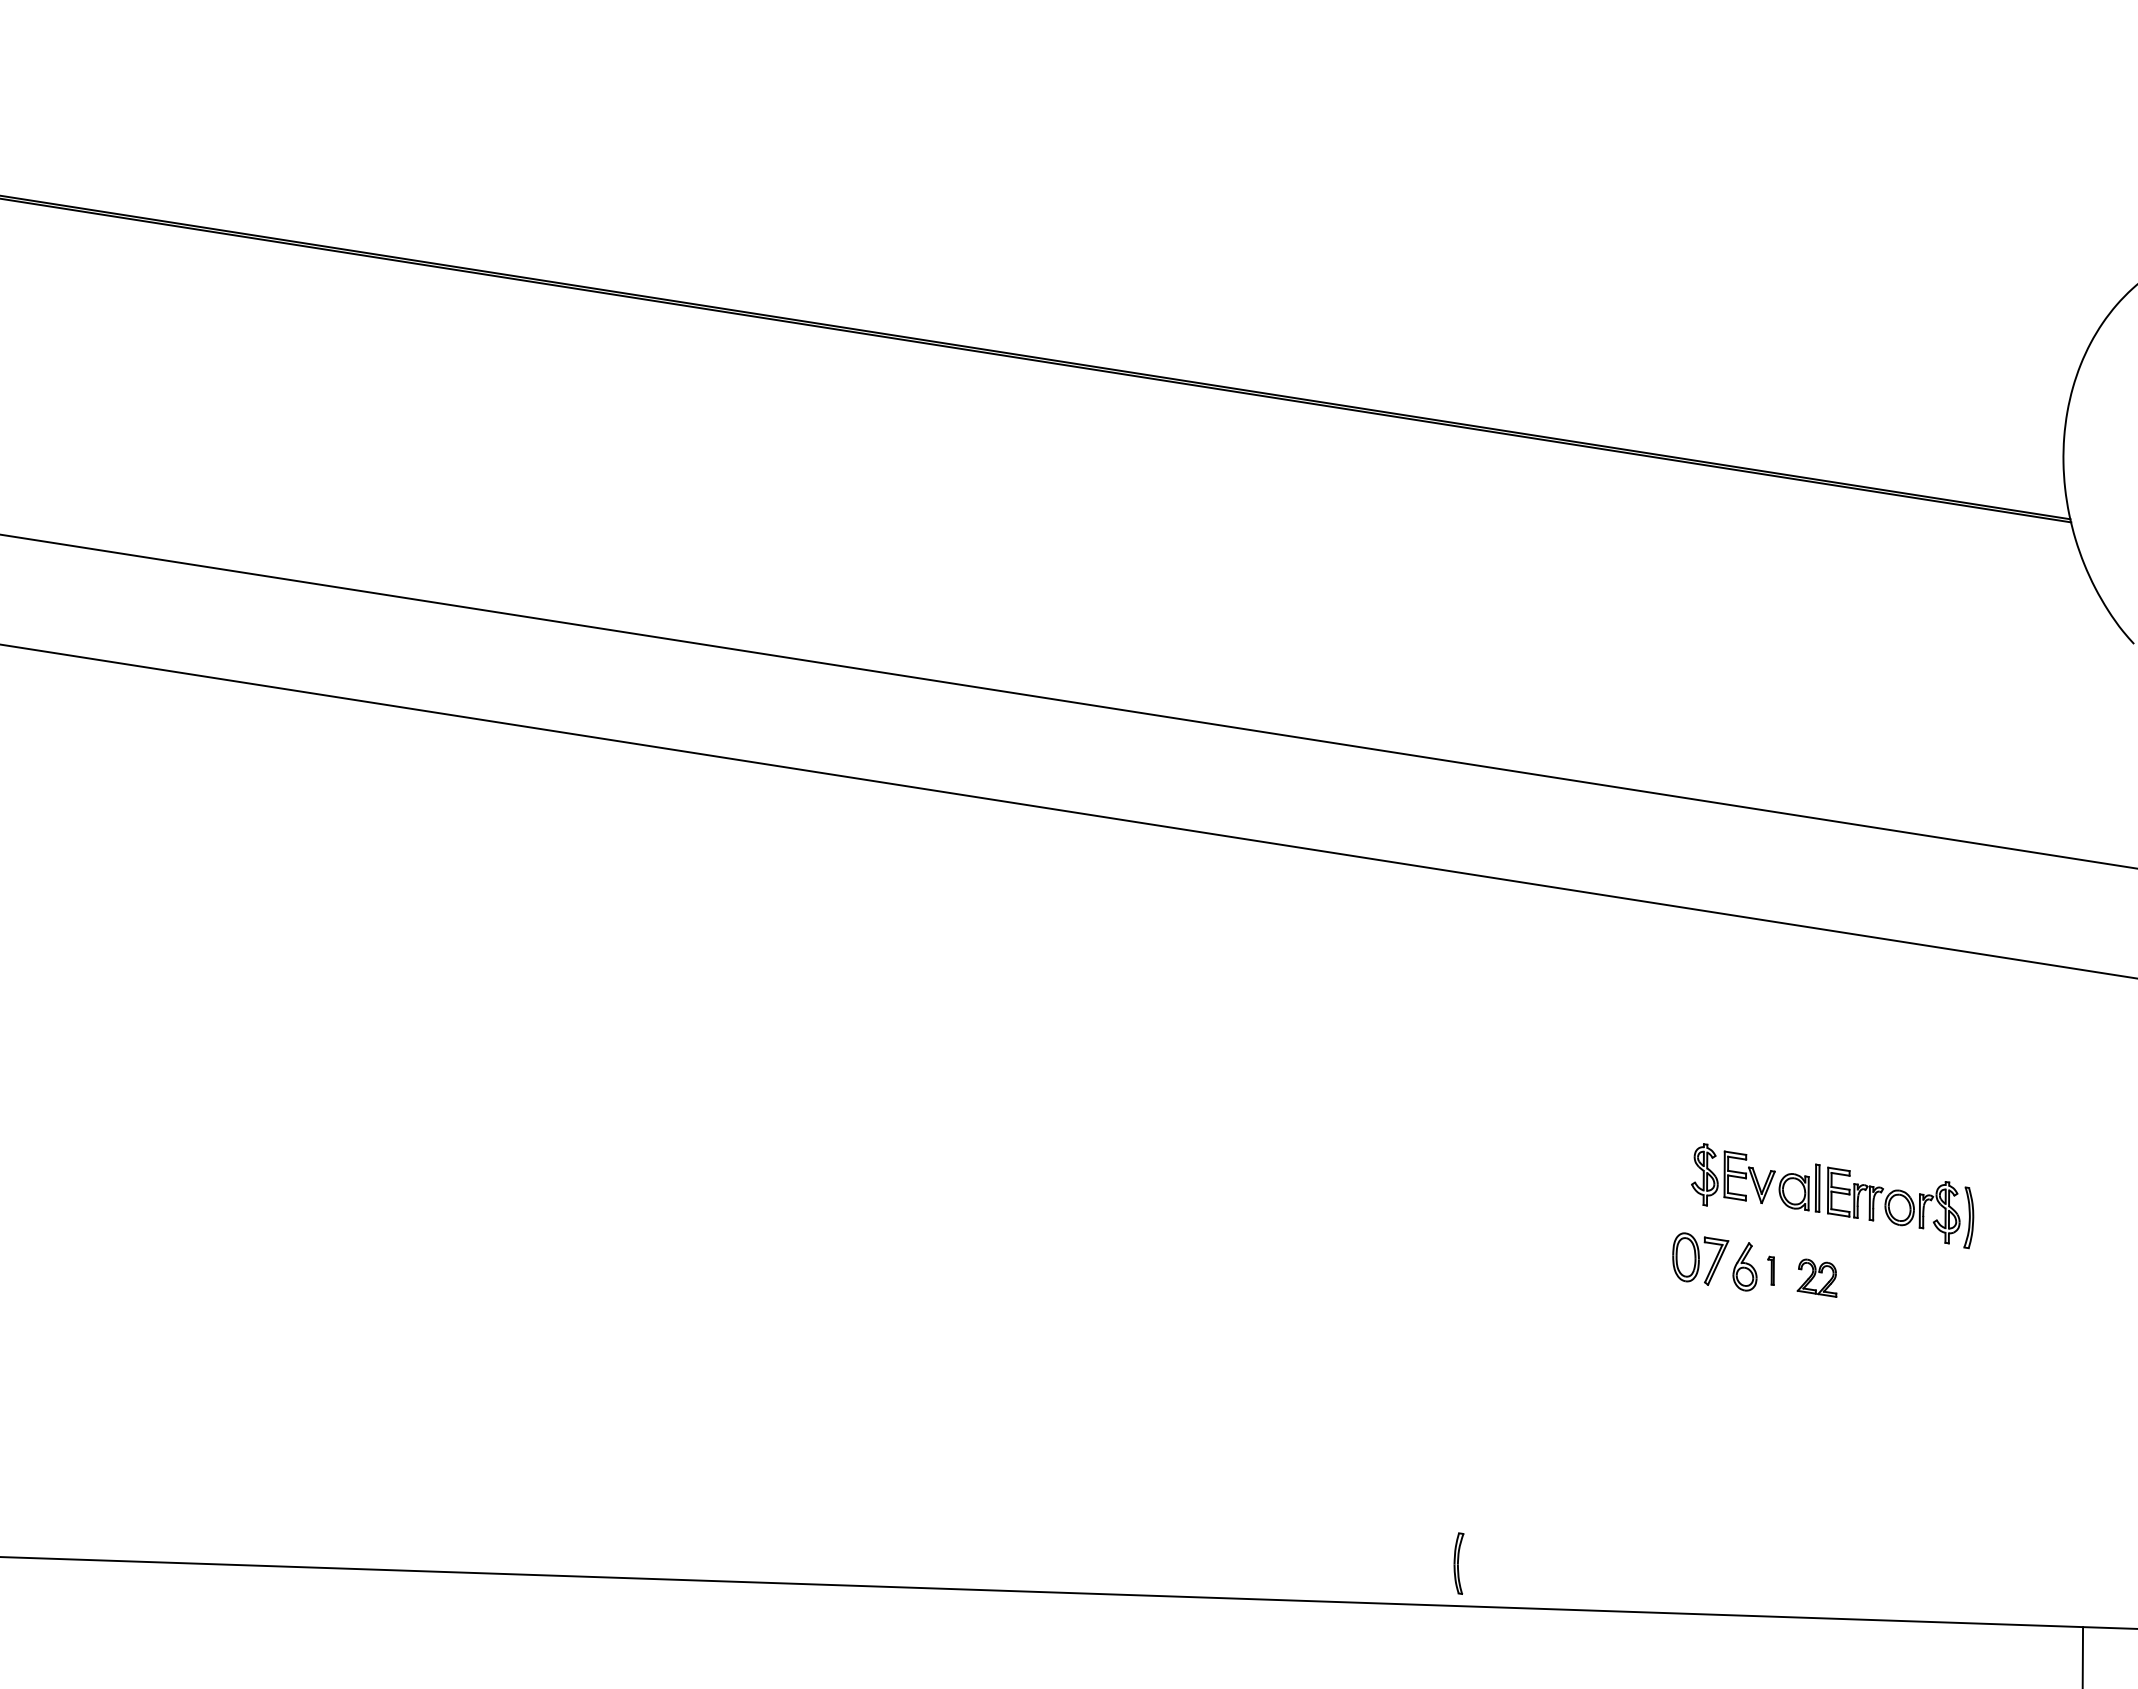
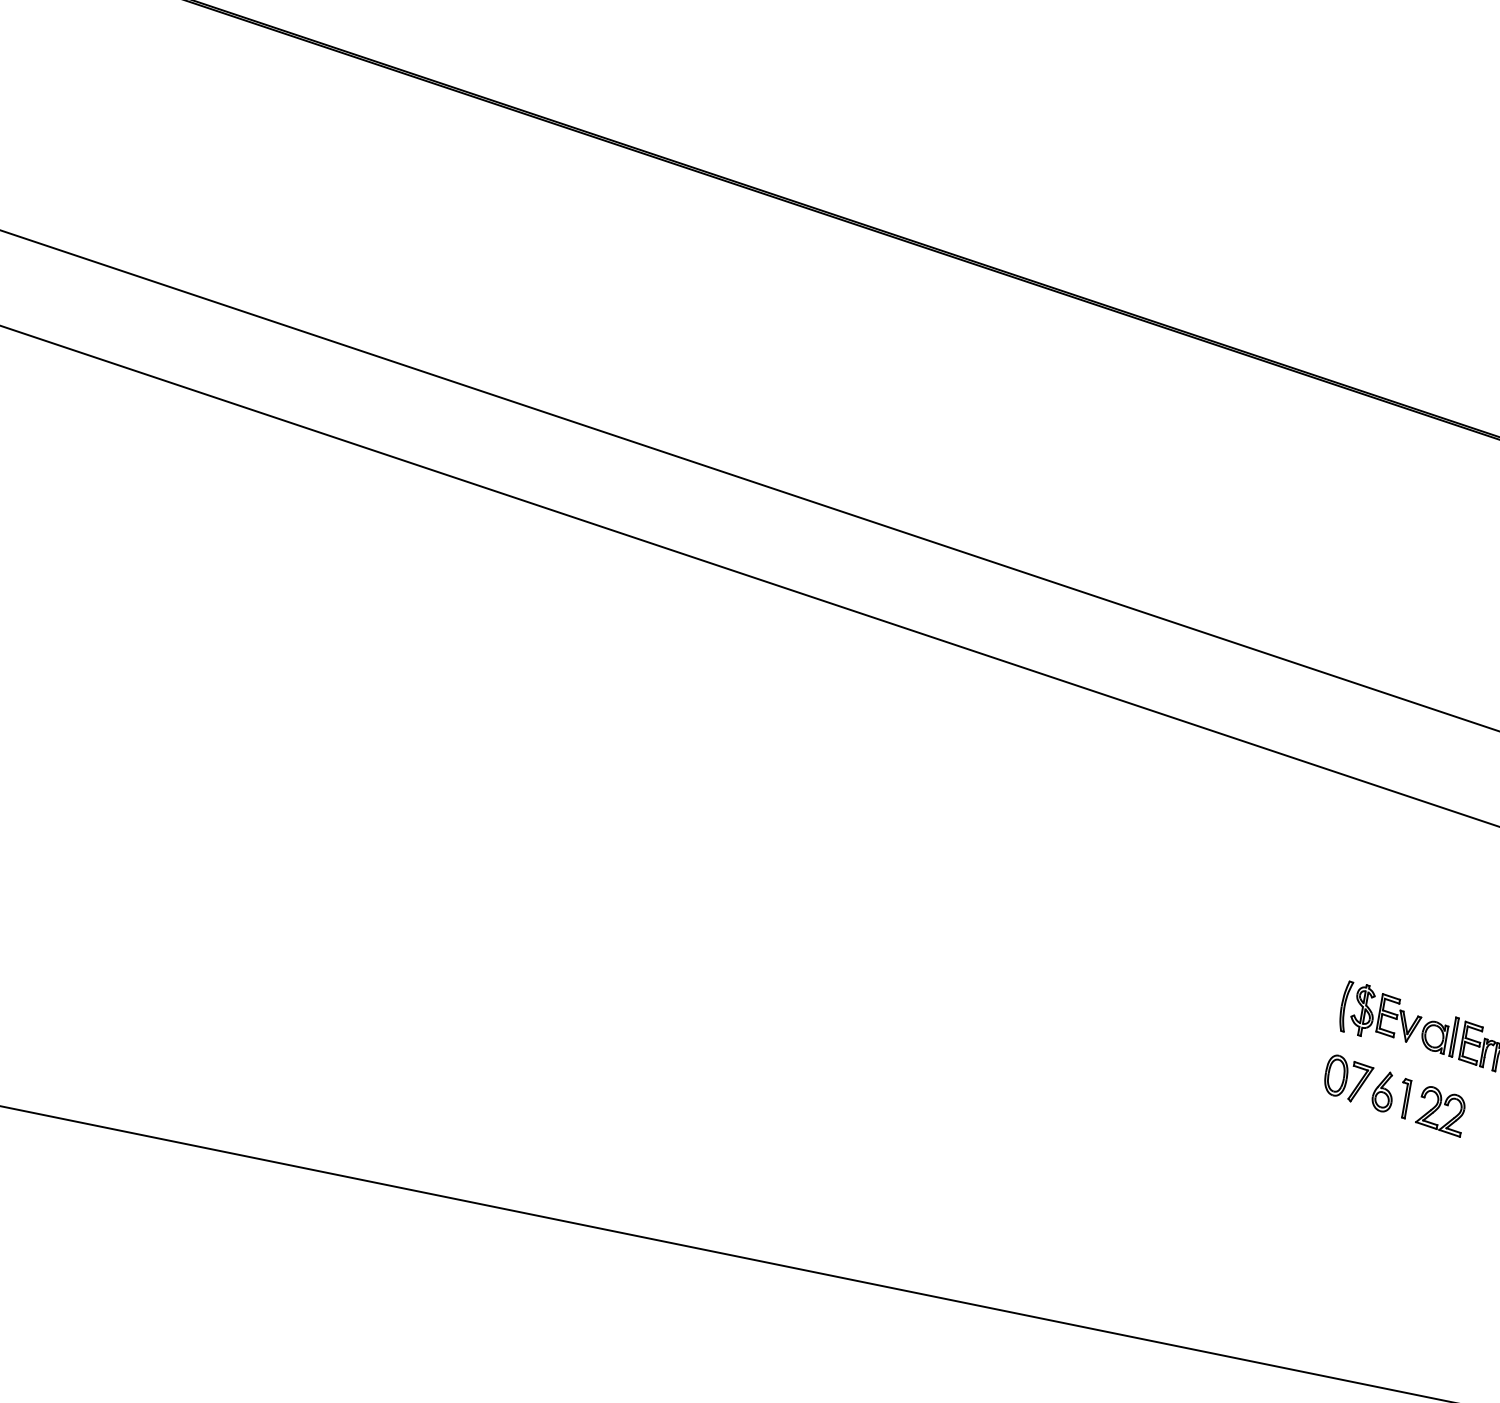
part: (1770, 1270) -> (1403, 1098), size x1.67
part: (1816, 1277) -> (1440, 1110), size x1.43
part: (1458, 1563) -> (1345, 1006), moved

